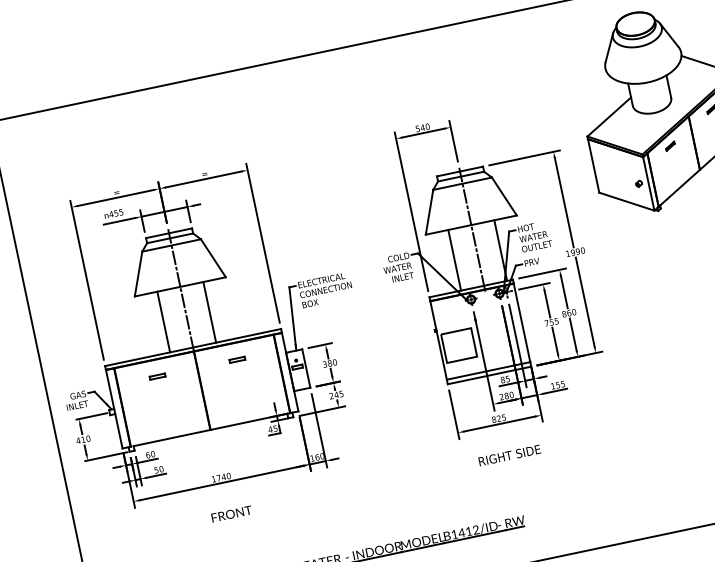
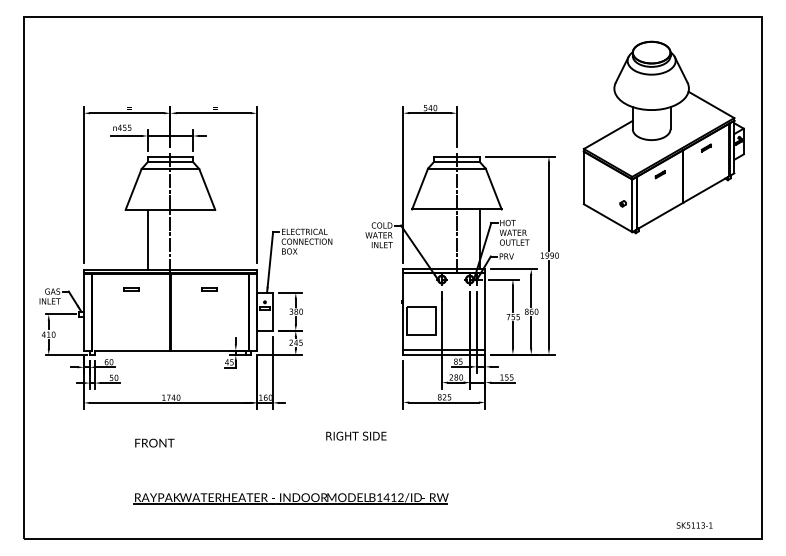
line: (454, 260) -> (434, 239), removed
line: (210, 312) -> (193, 239), removed
text: (509, 454) -> (356, 435), moved
text: (231, 513) -> (154, 442), moved

